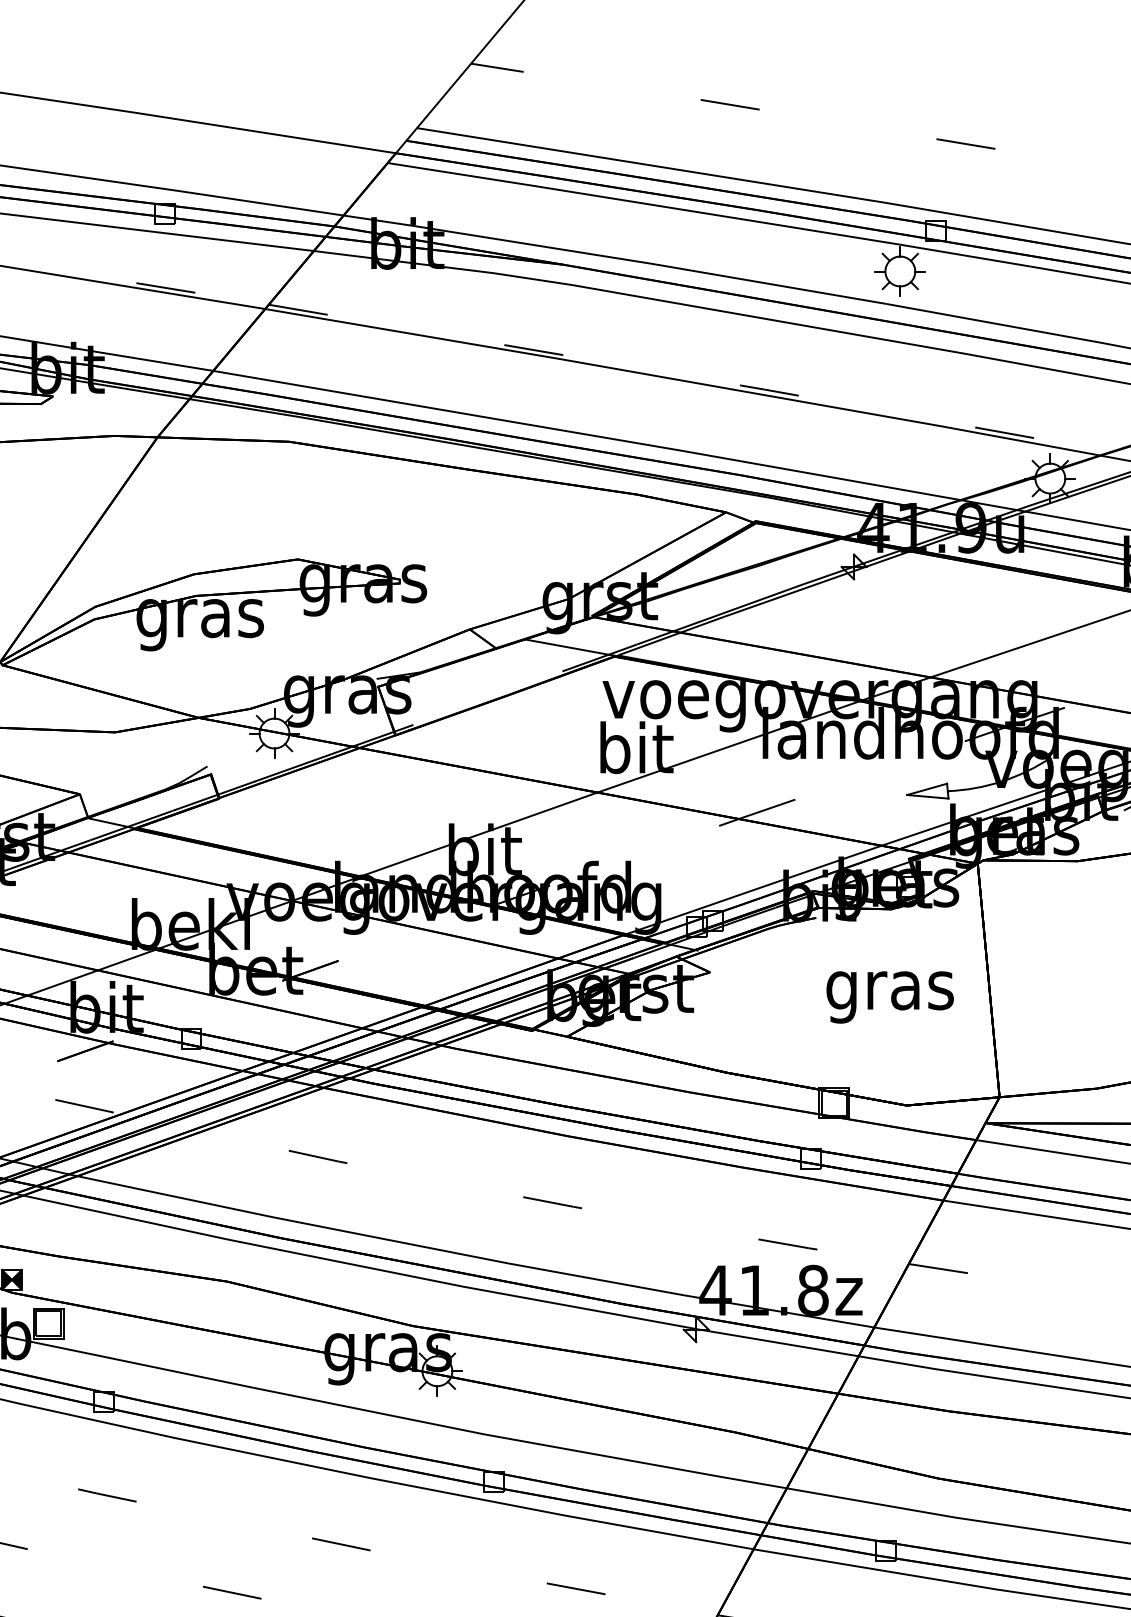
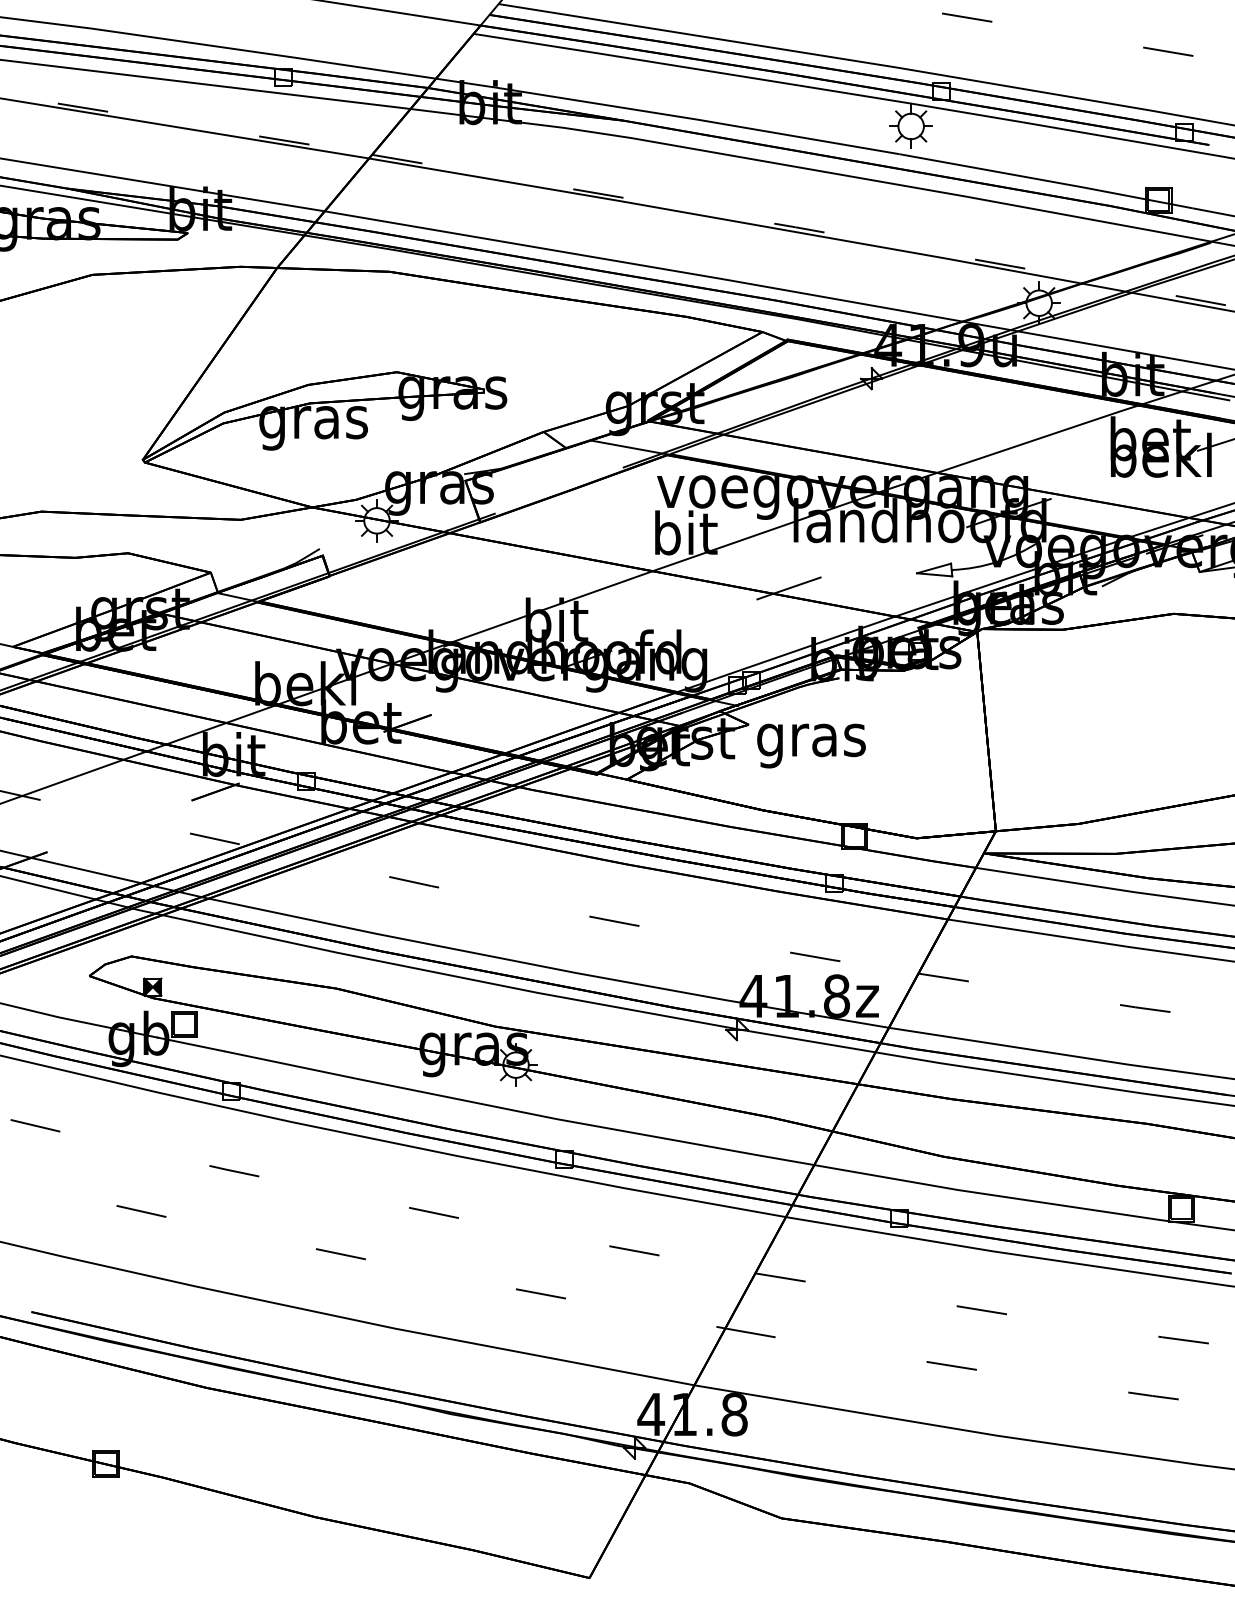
text: (890, 996) -> (811, 745), moved

